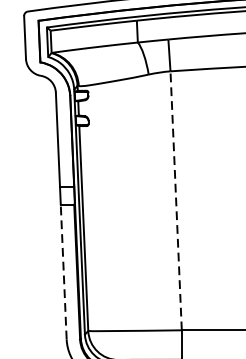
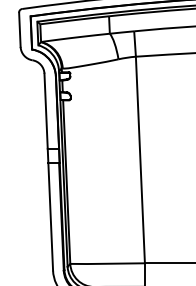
line: (176, 200) -> (140, 159), dashed -> solid
line: (63, 271) -> (50, 216), dashed -> solid

